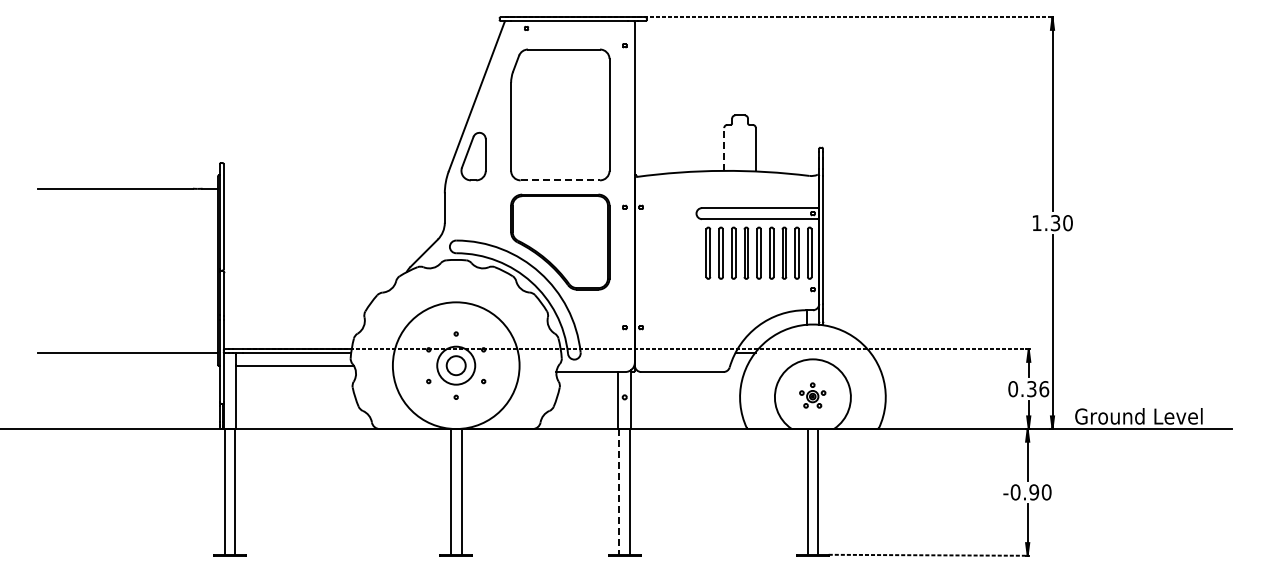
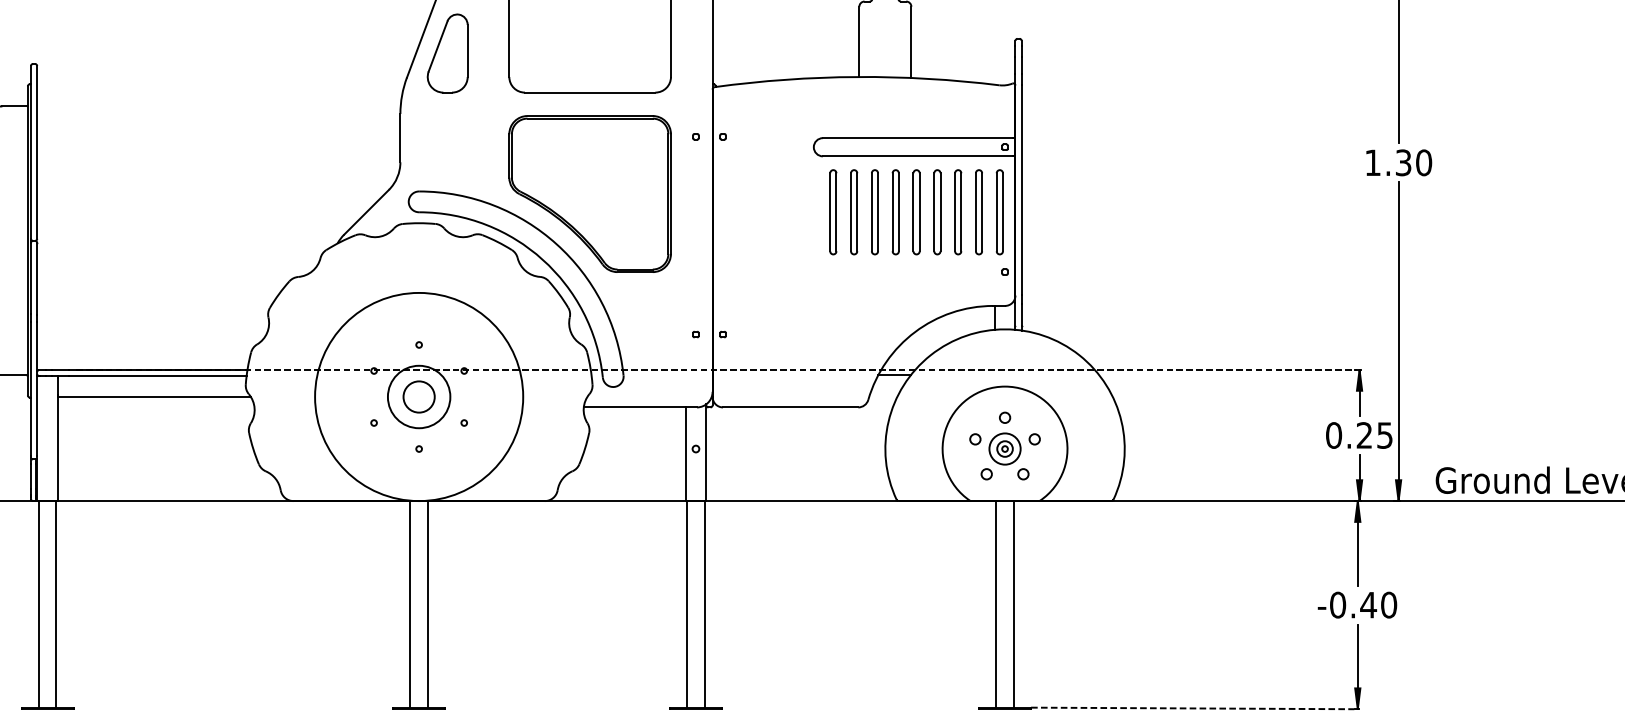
line: (724, 149) -> (859, 41), dashed -> solid
line: (560, 180) -> (590, 92), dashed -> solid
text: (1038, 389) -> (1375, 436), 0.36 -> 0.25
part: (812, 395) -> (1004, 445), size x1.67
line: (619, 491) -> (687, 603), dashed -> solid
text: (1034, 492) -> (1369, 605), -0.90 -> -0.40

